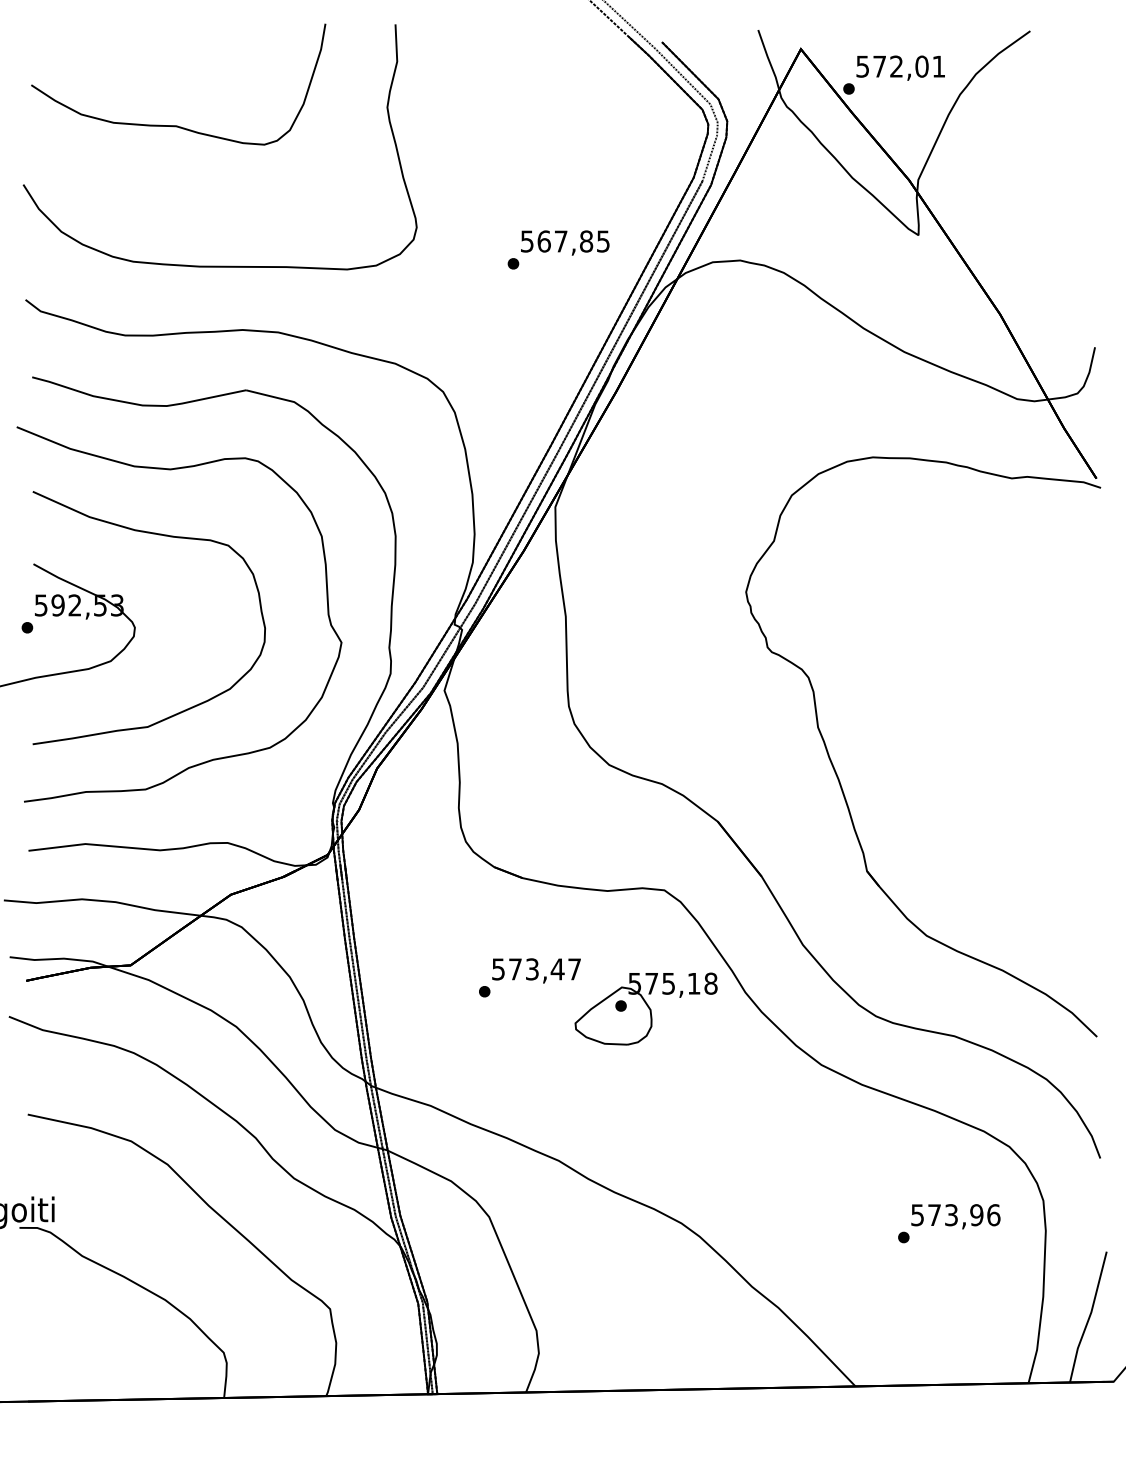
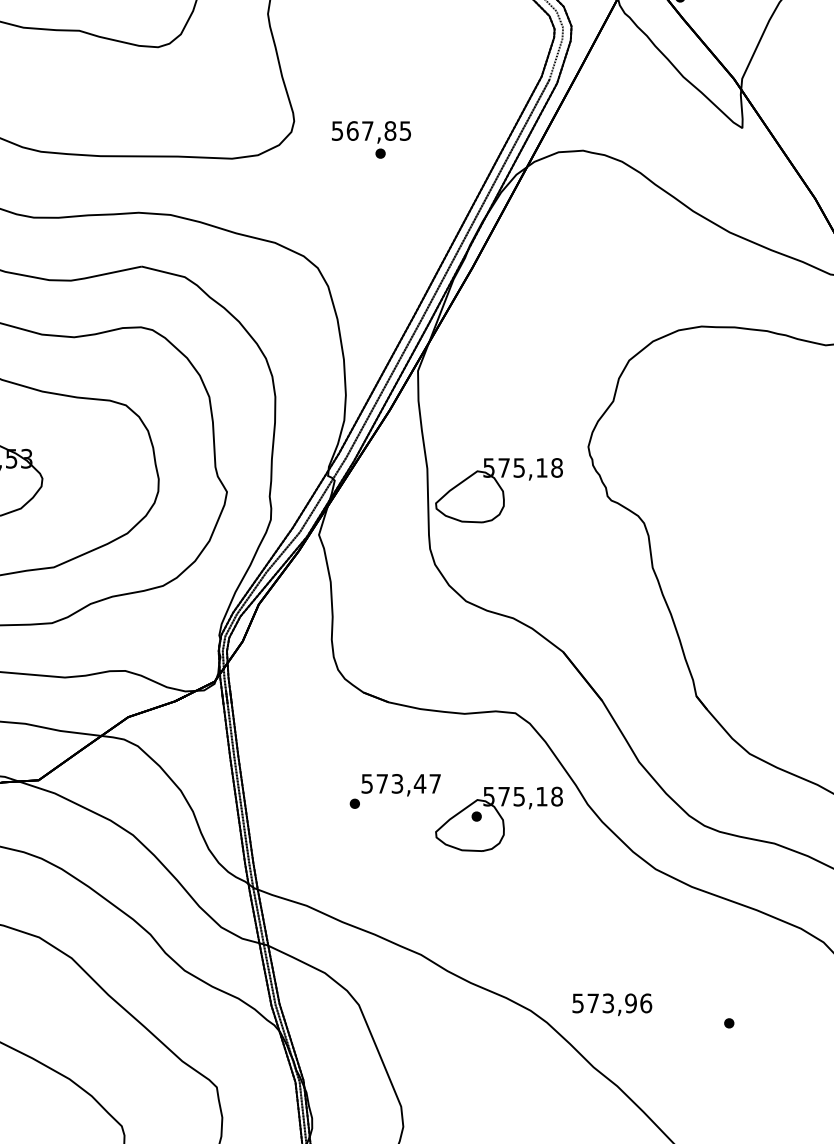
text: (565, 242) -> (371, 131), moved
part: (645, 640) -> (498, 490), added
text: (955, 1216) -> (611, 1004), moved

